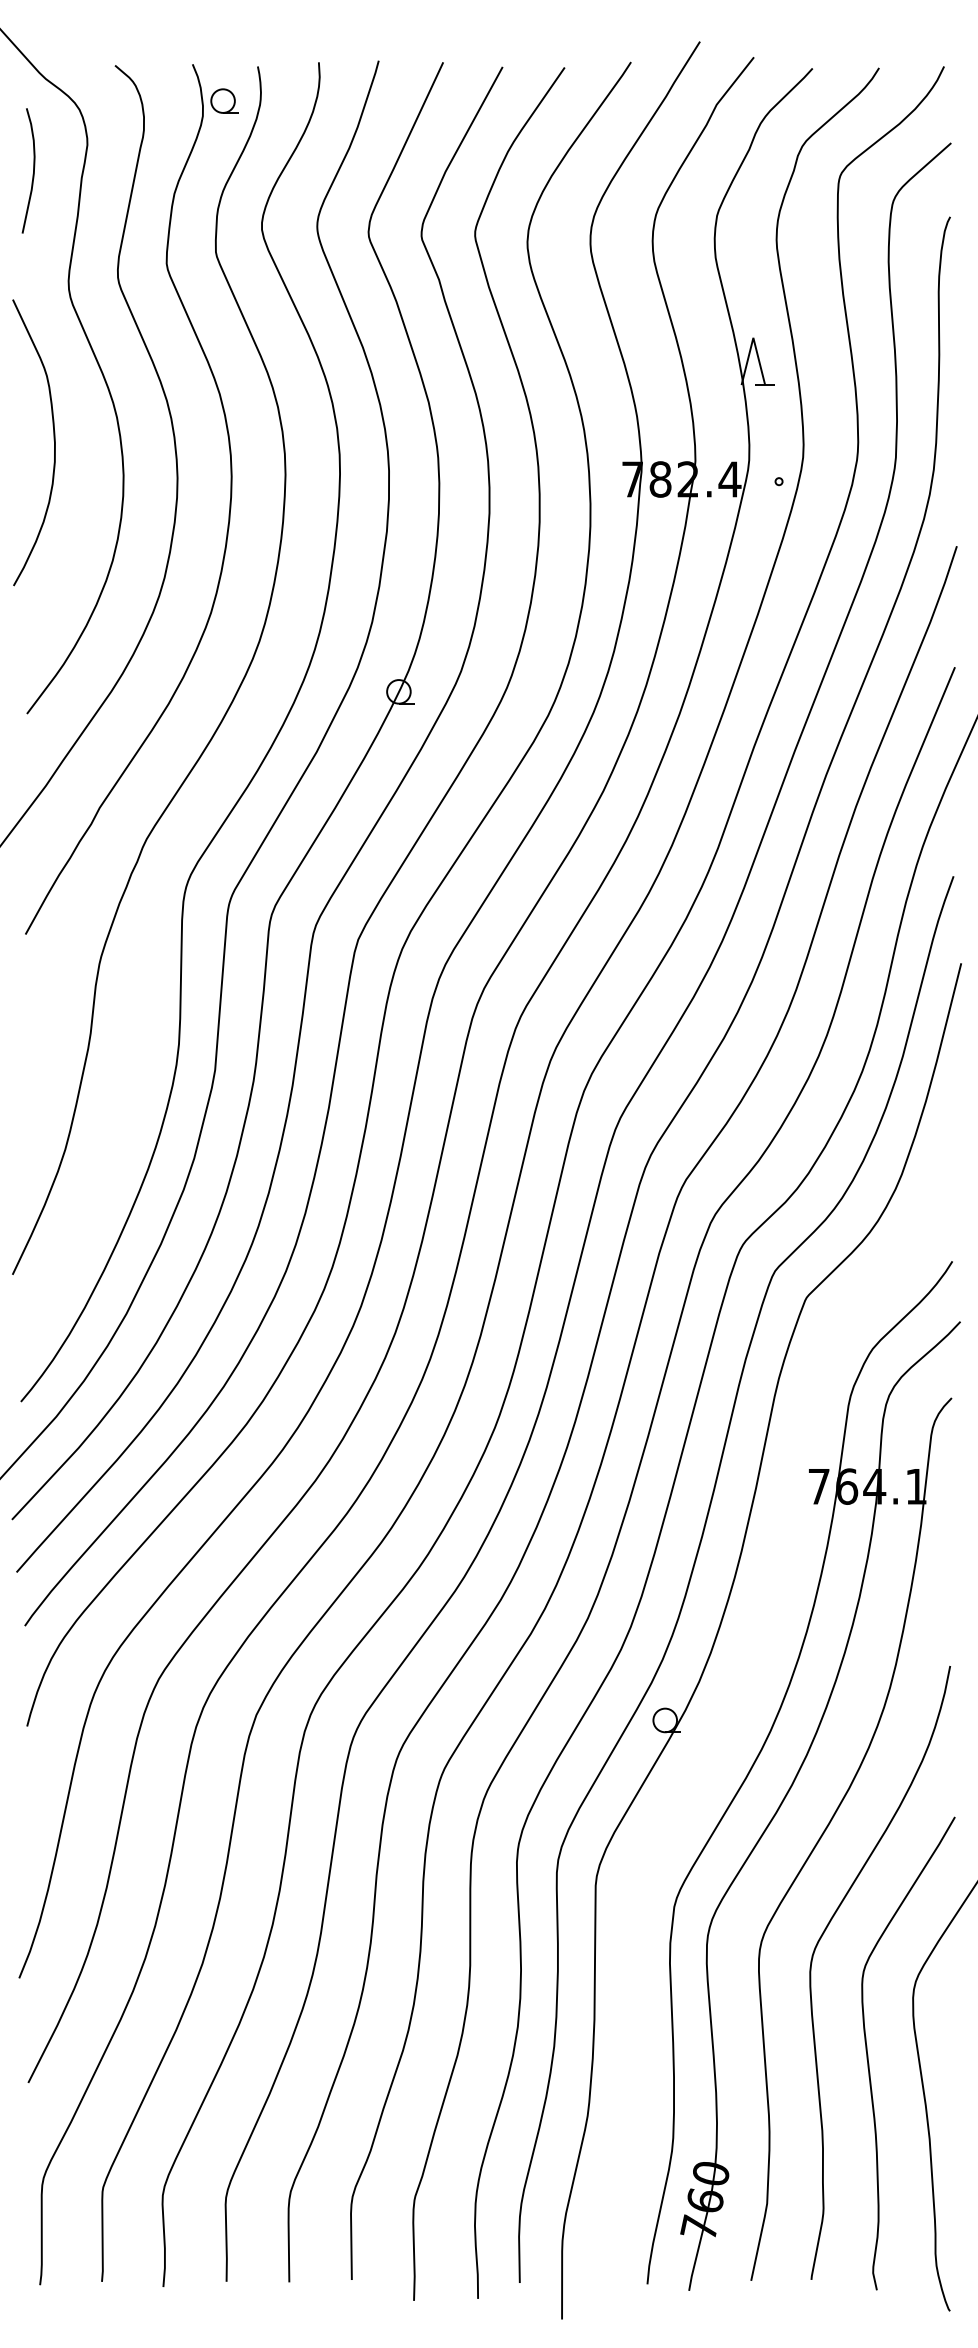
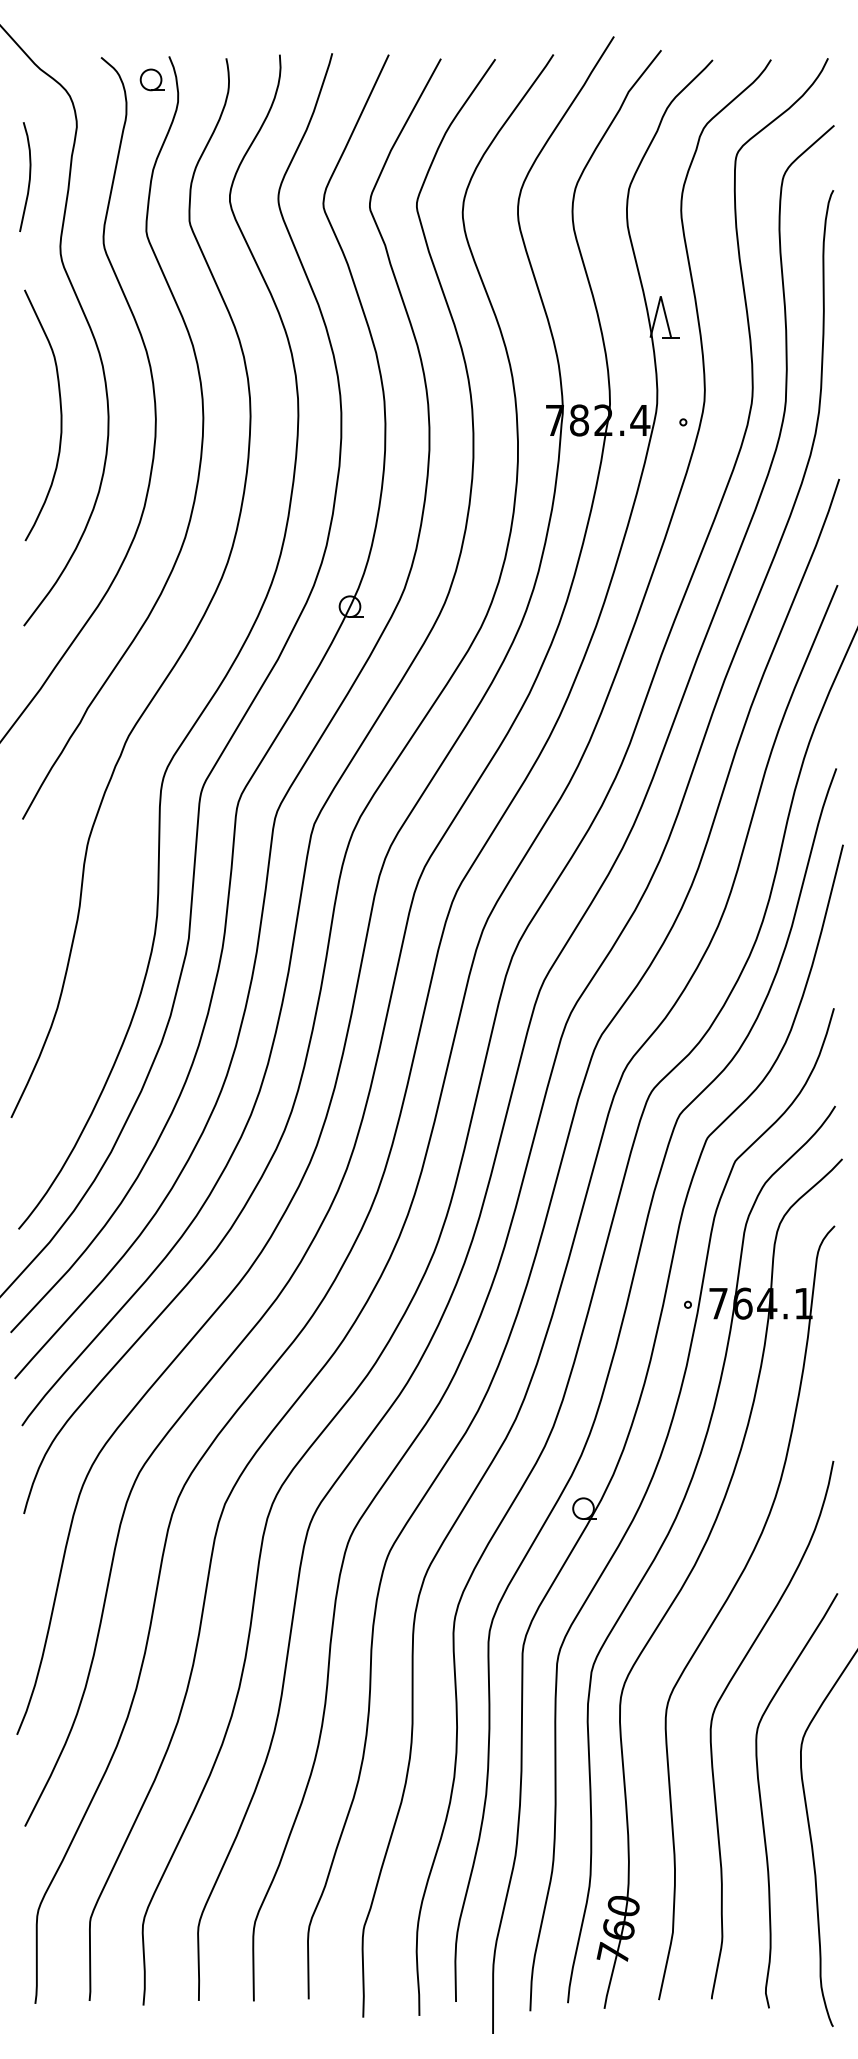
part: (224, 100) -> (152, 79), moved
curve: (33, 170) -> (29, 176), moved
curve: (53, 440) -> (60, 413), moved
part: (735, 1707) -> (645, 1497), added

